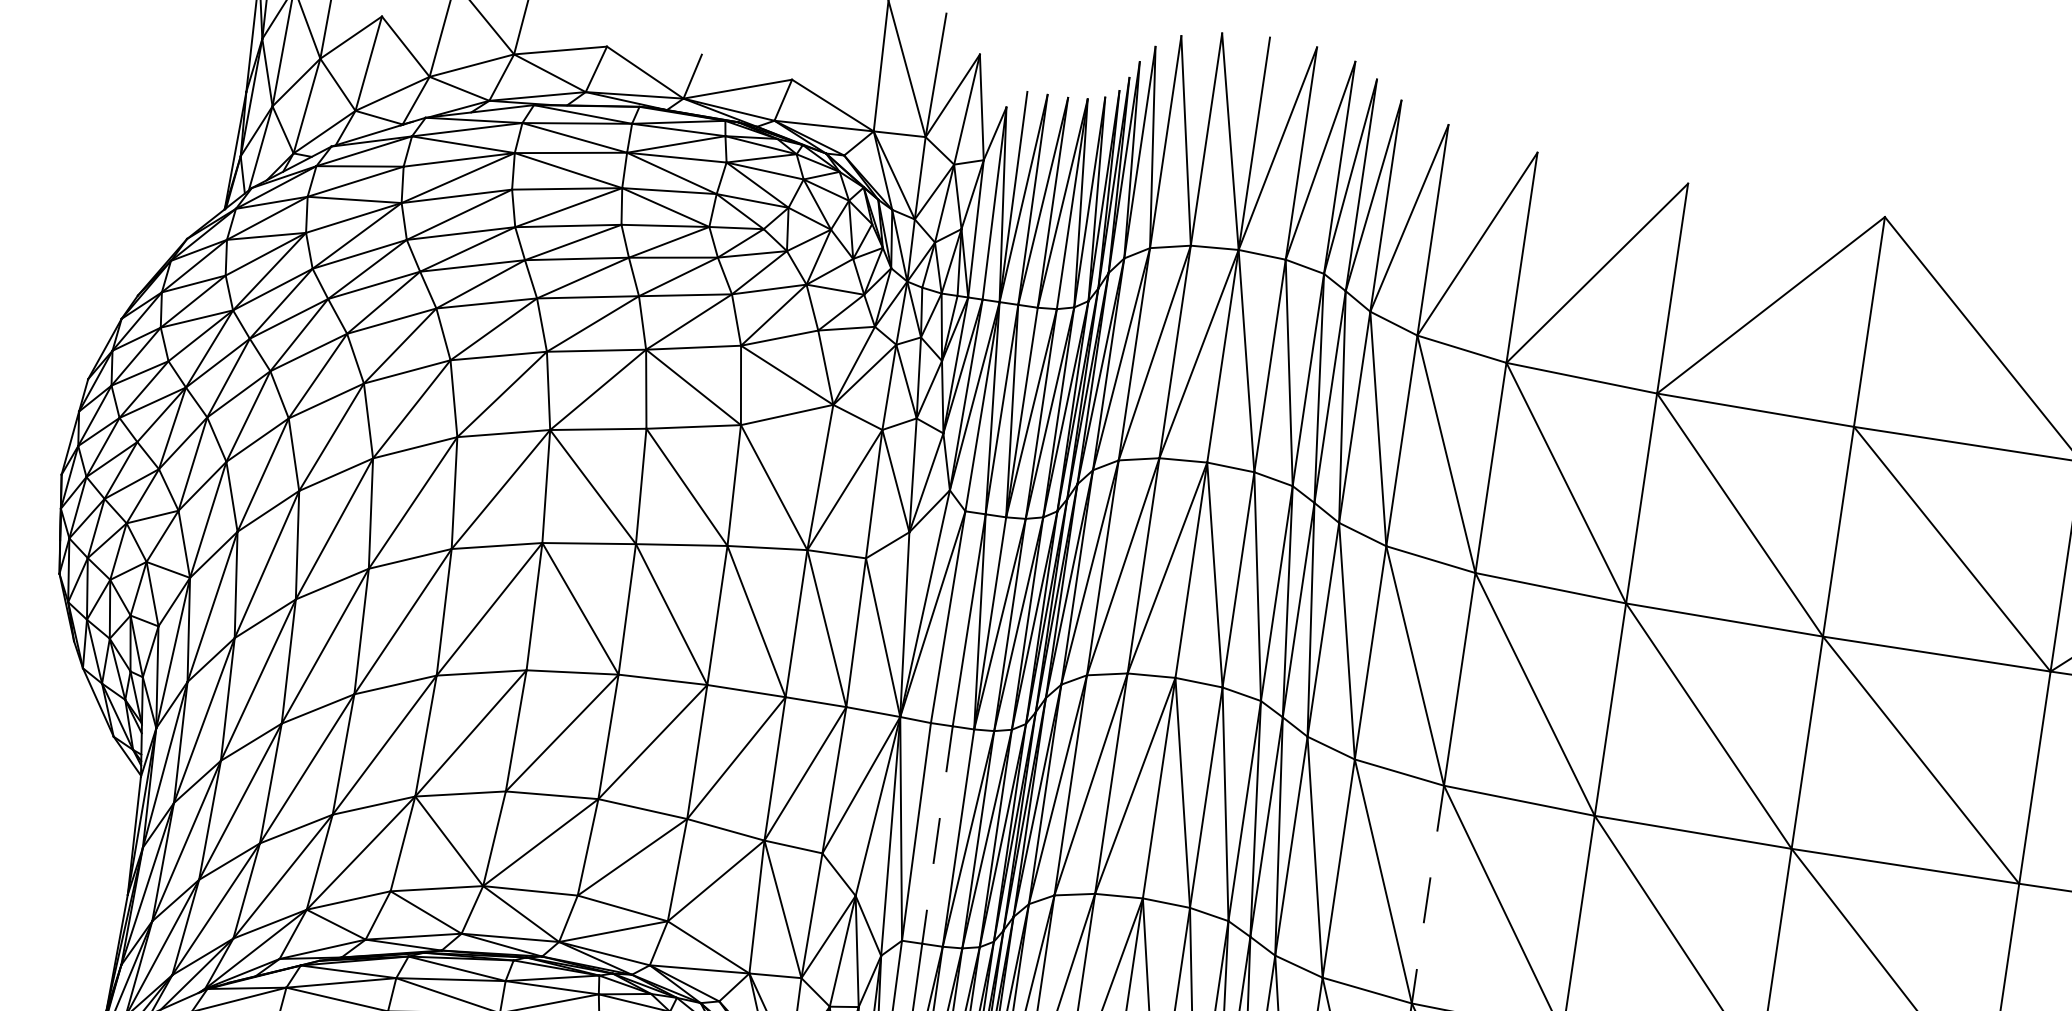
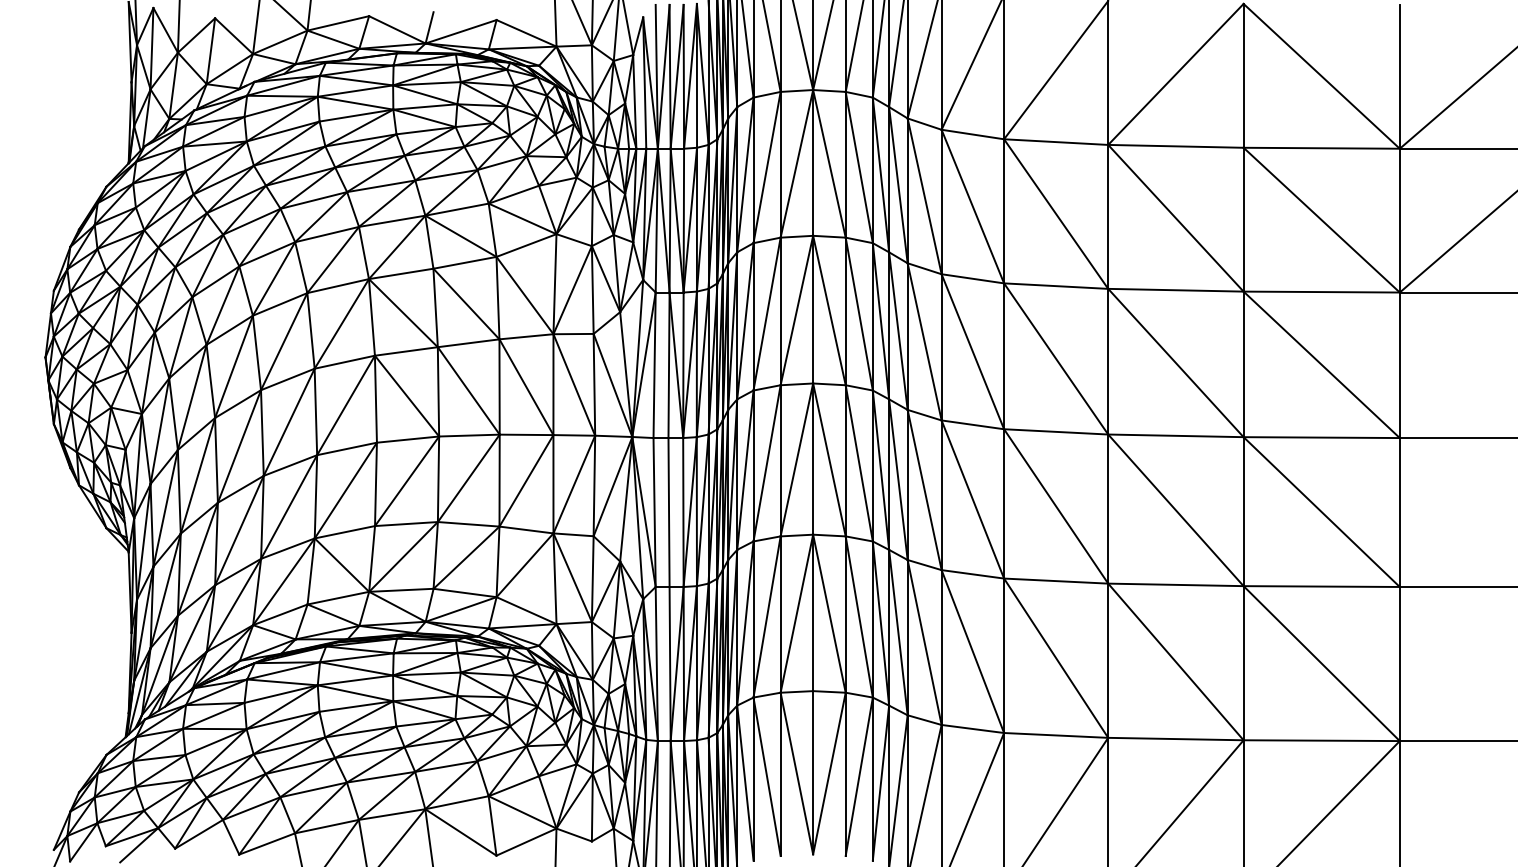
line: (937, 836) -> (669, 513), dashed -> solid
line: (1428, 894) -> (1004, 503), dashed -> solid

